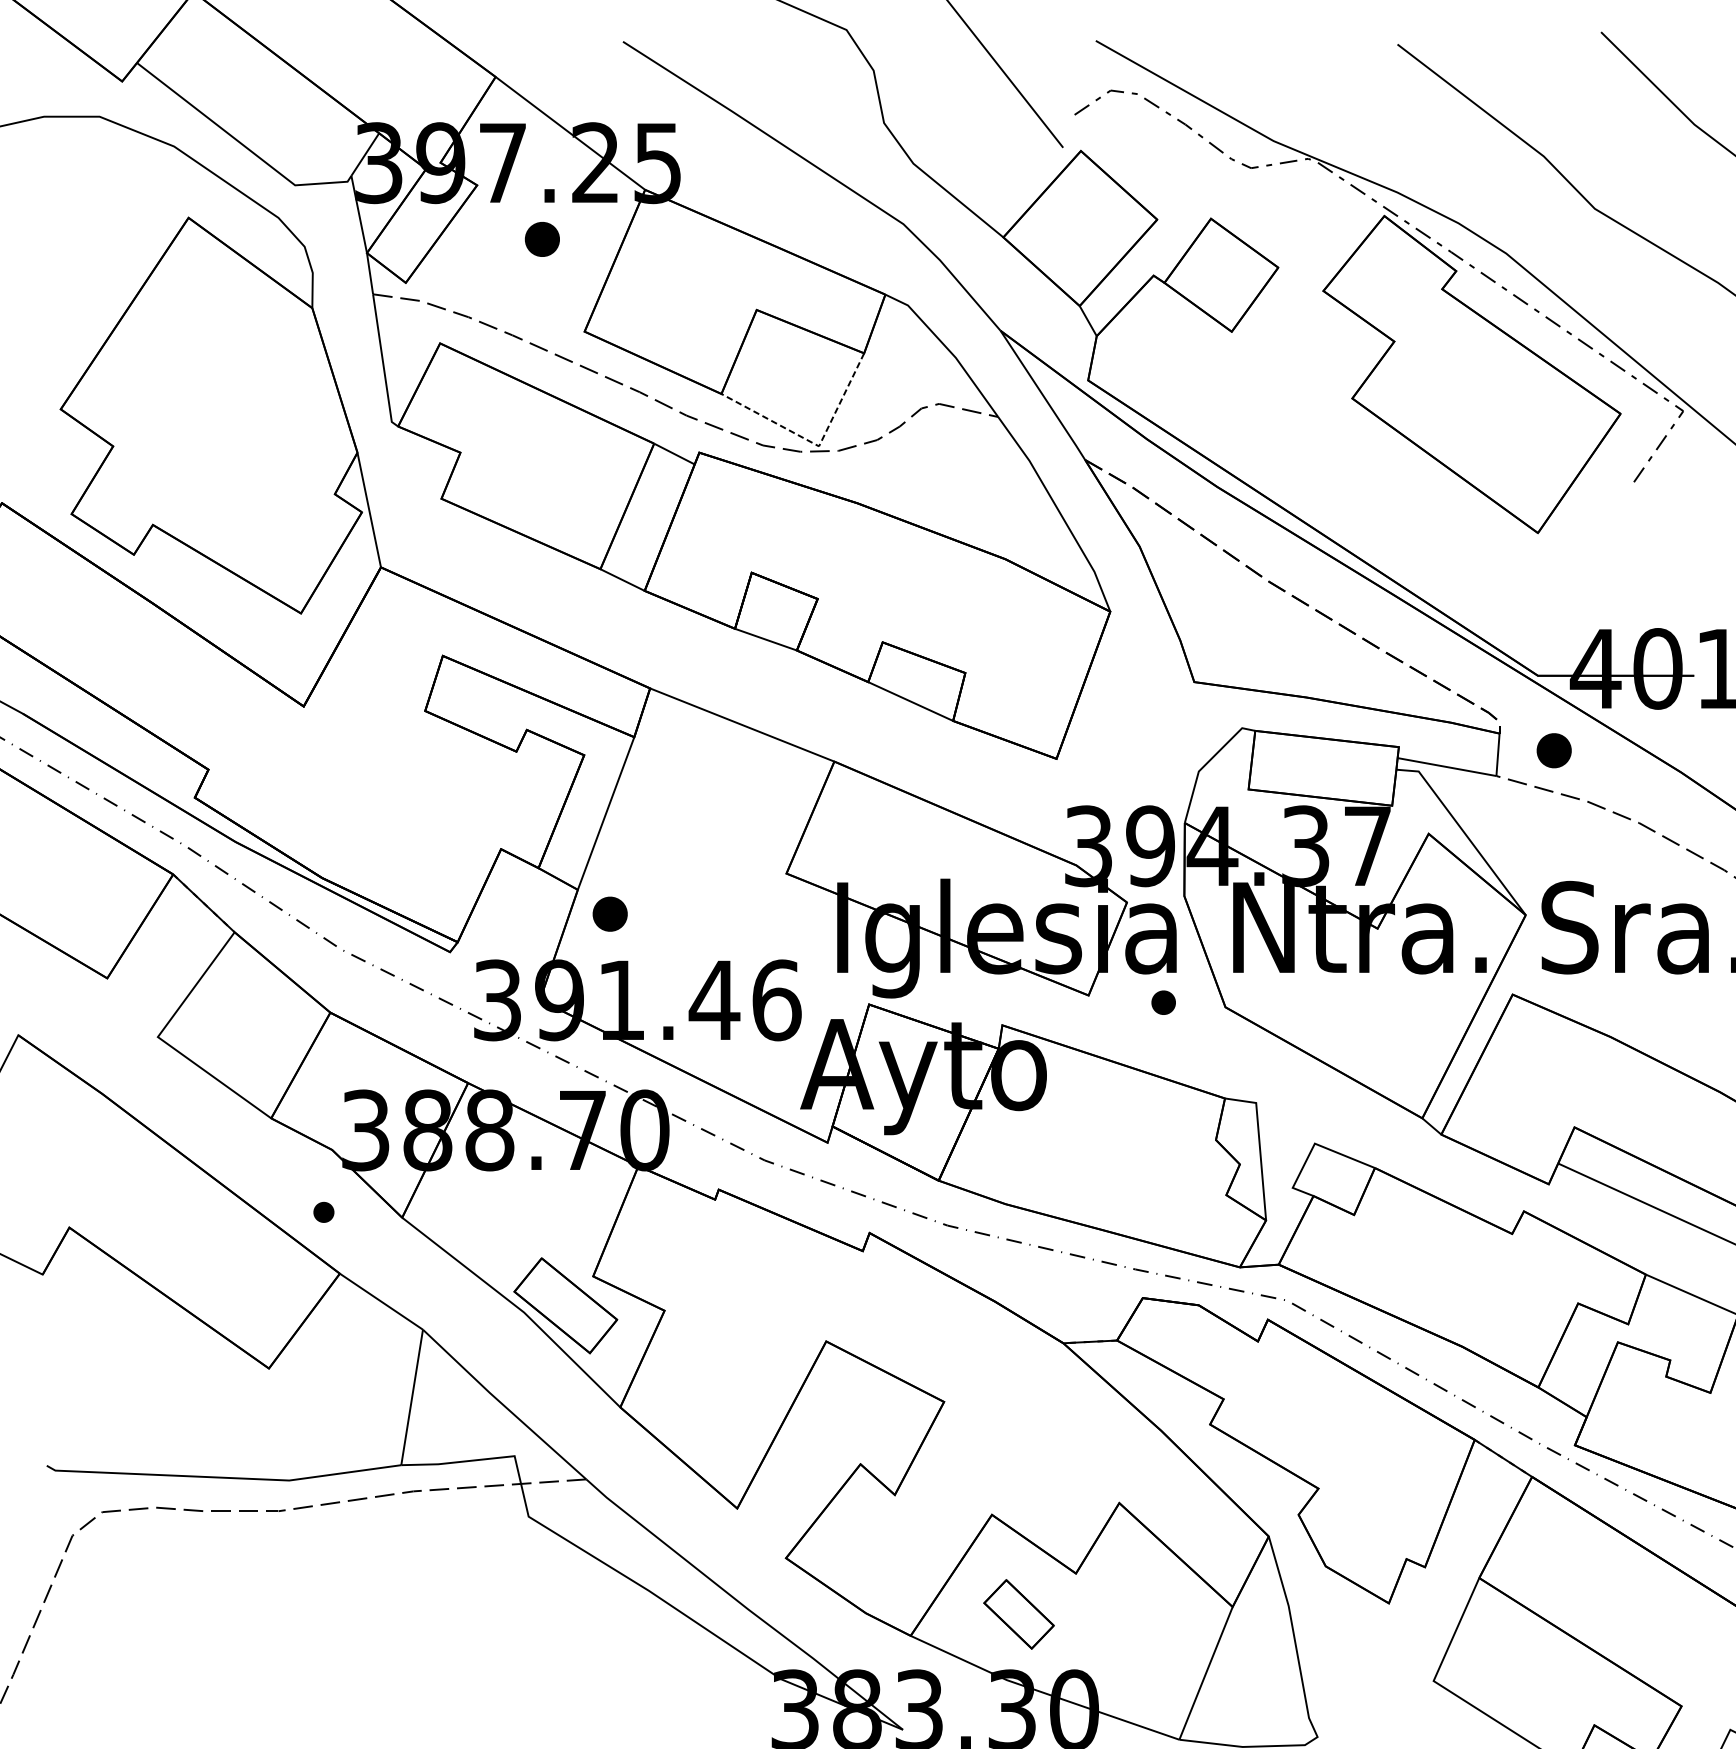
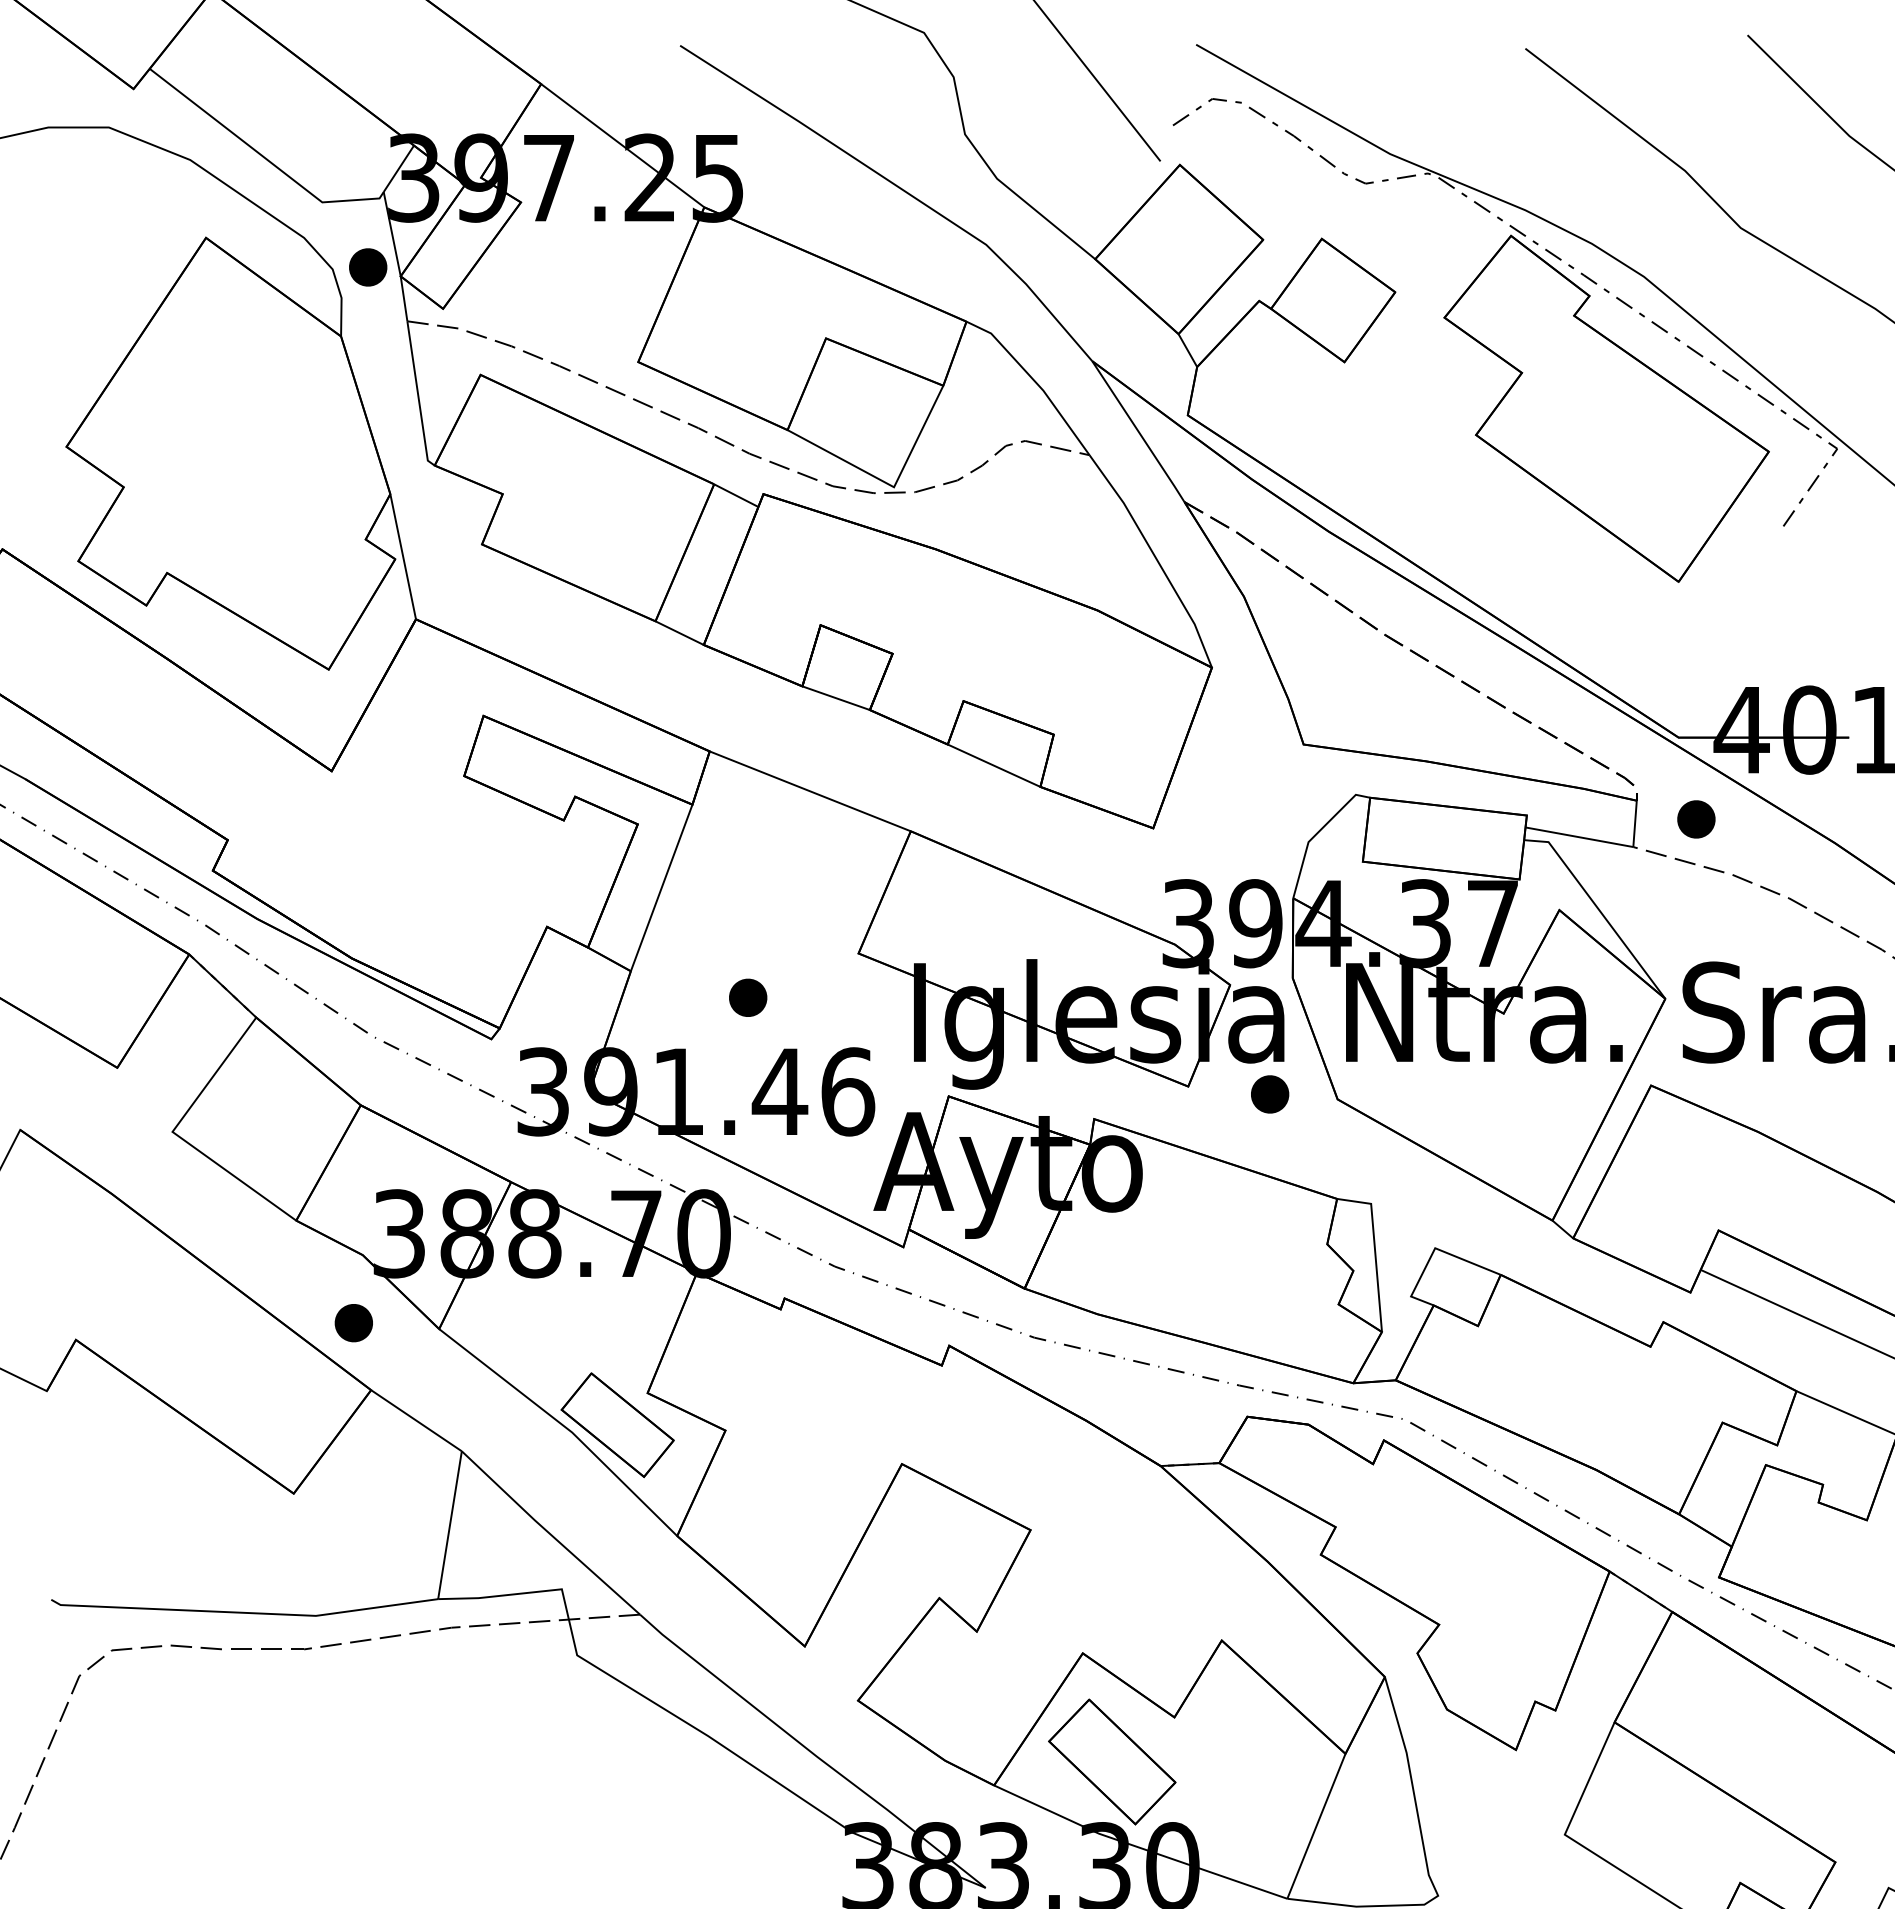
part: (542, 239) -> (368, 267), moved
line: (815, 444) -> (890, 485), dashed -> solid
part: (610, 913) -> (748, 997), moved
part: (1163, 1002) -> (1270, 1094), size x1.43
part: (323, 1212) -> (353, 1323), size x1.67
part: (1019, 1613) -> (1112, 1761), size x1.67

